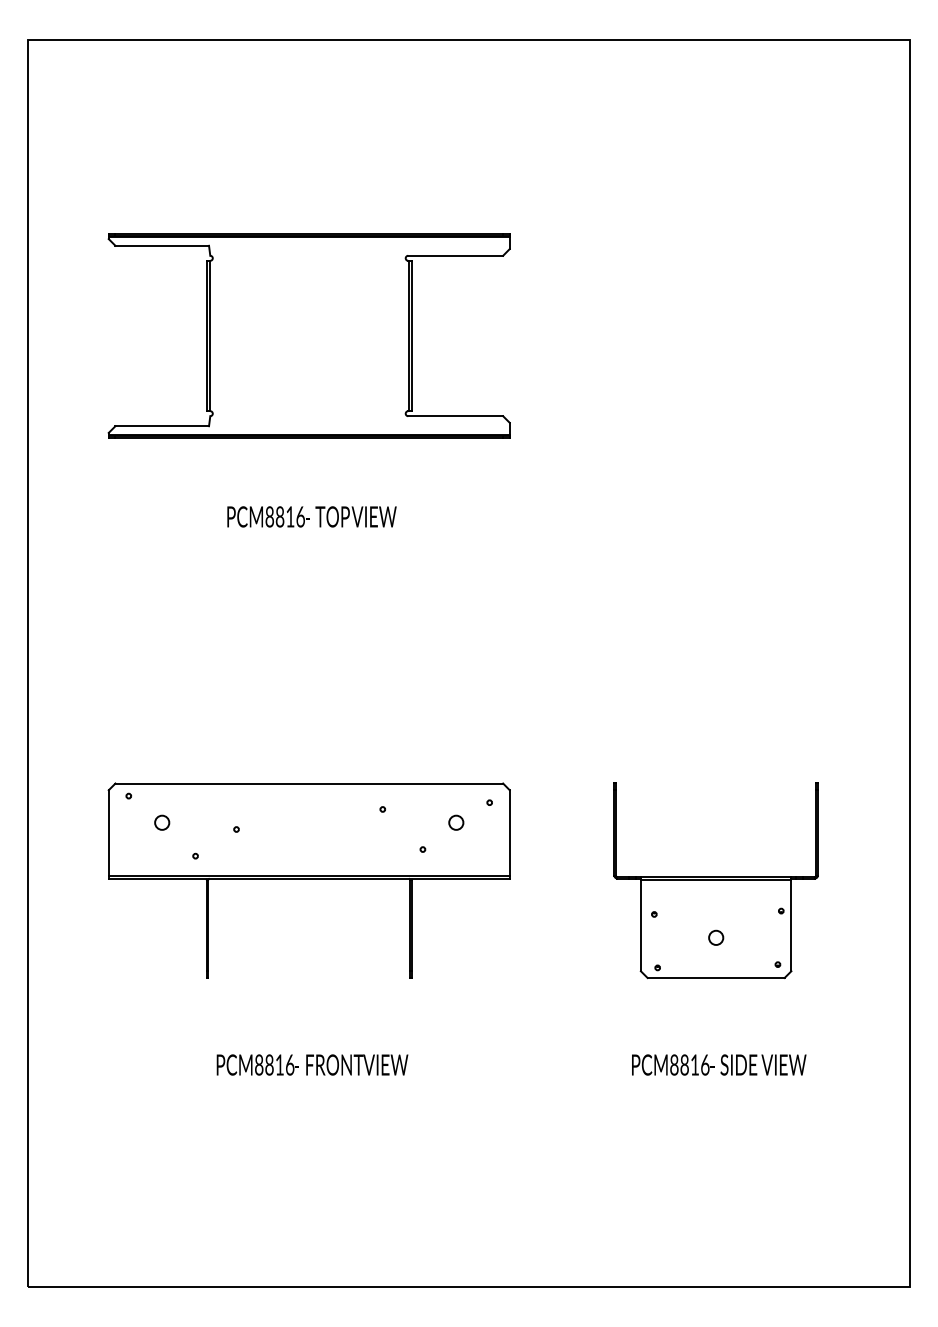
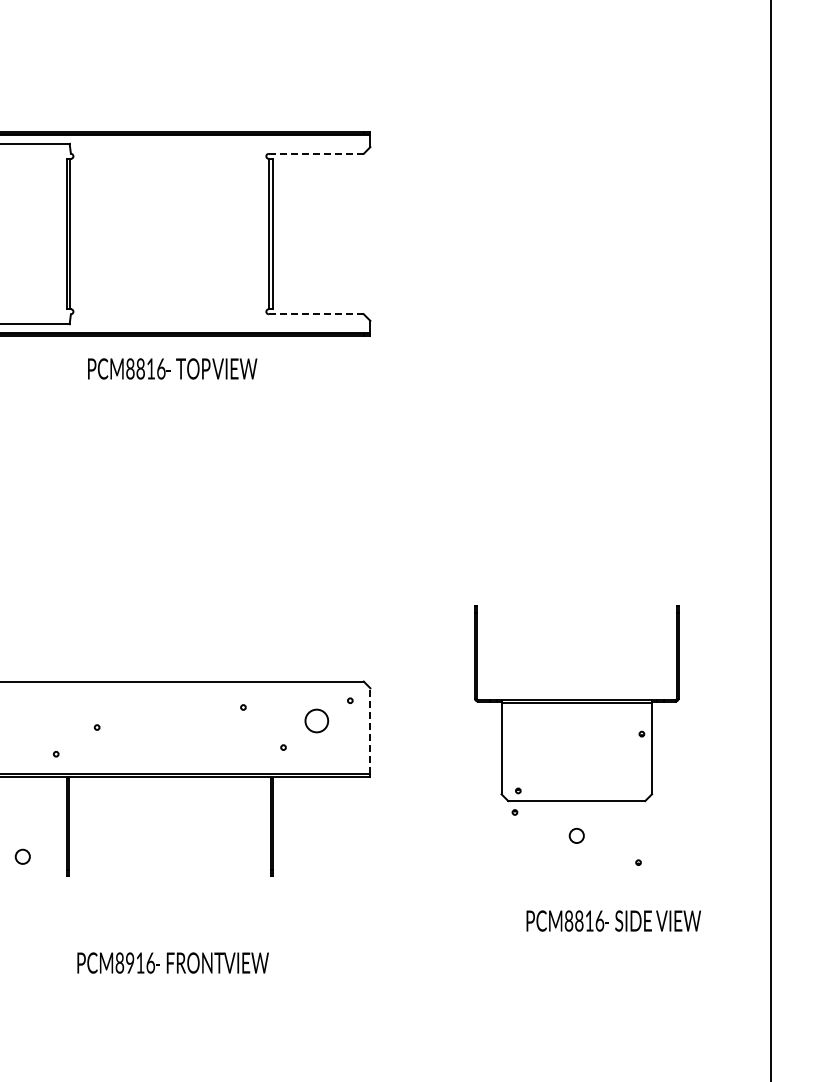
line: (456, 255) -> (317, 153), solid -> dashed
line: (455, 416) -> (316, 314), solid -> dashed
text: (311, 516) -> (172, 368), moved
circle: (162, 822) -> (23, 856), moved
circle: (456, 822) -> (317, 720), size x1.6
line: (509, 832) -> (370, 730), solid -> dashed
part: (715, 880) -> (576, 703), moved
text: (719, 1064) -> (614, 920), moved
text: (269, 1065) -> (130, 963), PCM8816 -> PCM8916

